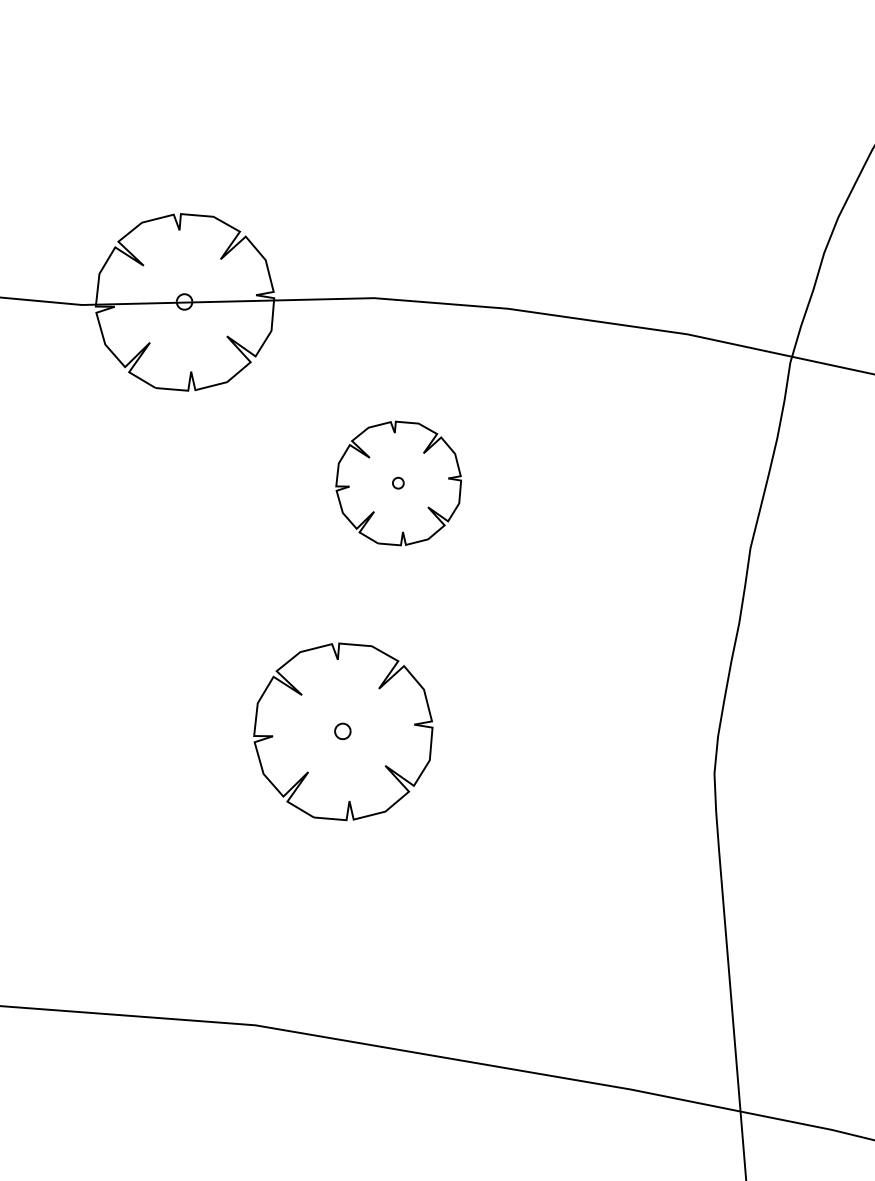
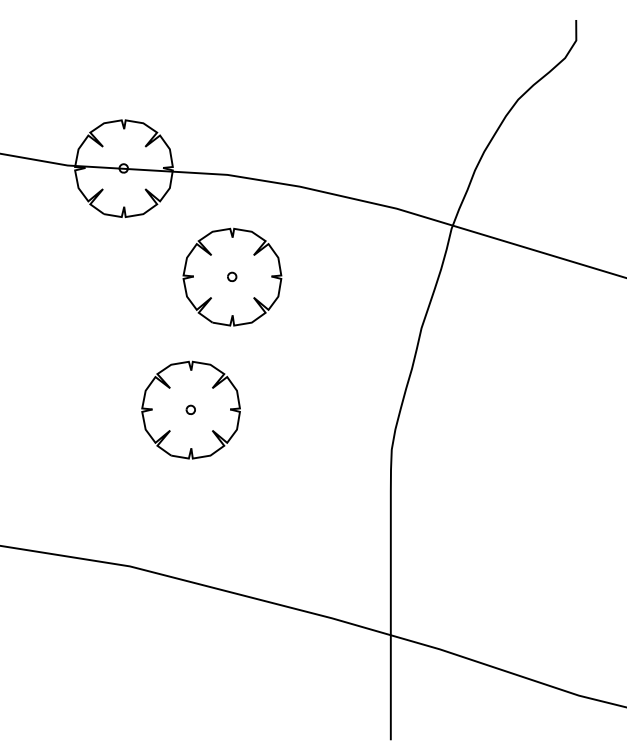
part: (398, 482) -> (232, 276), size x1.43

